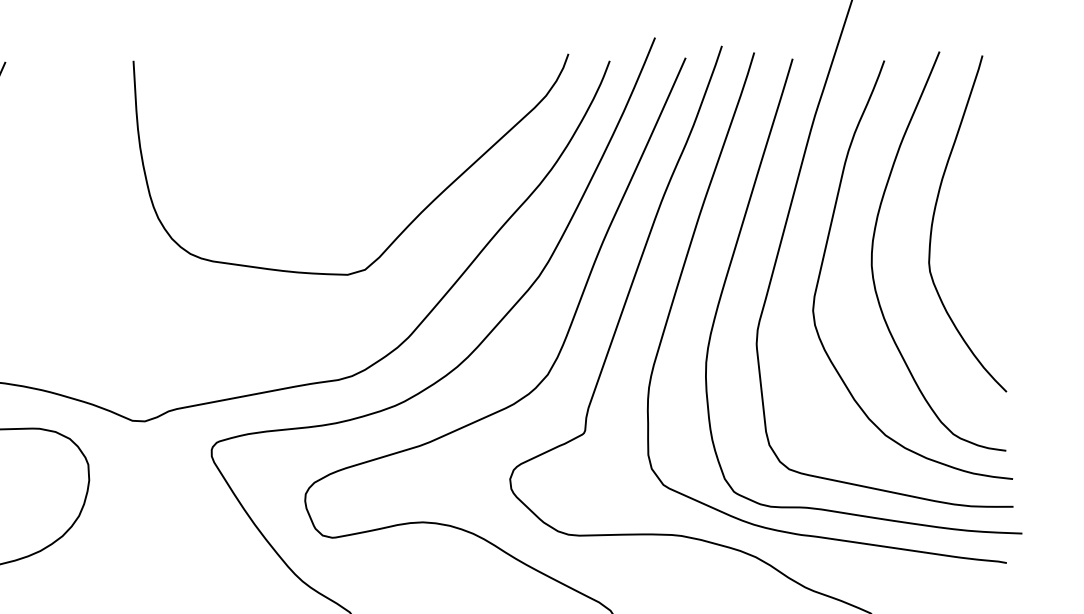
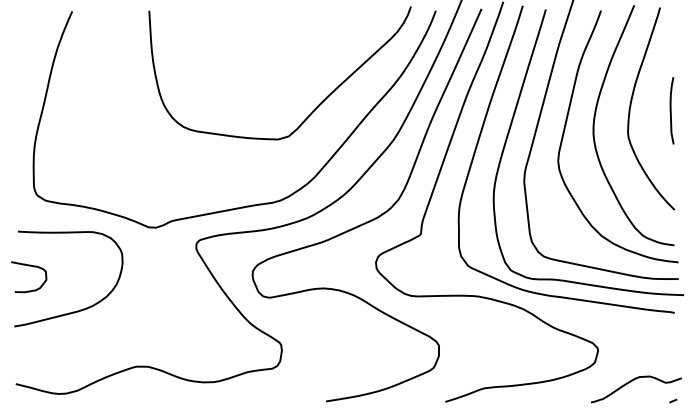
curve: (1001, 226) -> (671, 110), added

